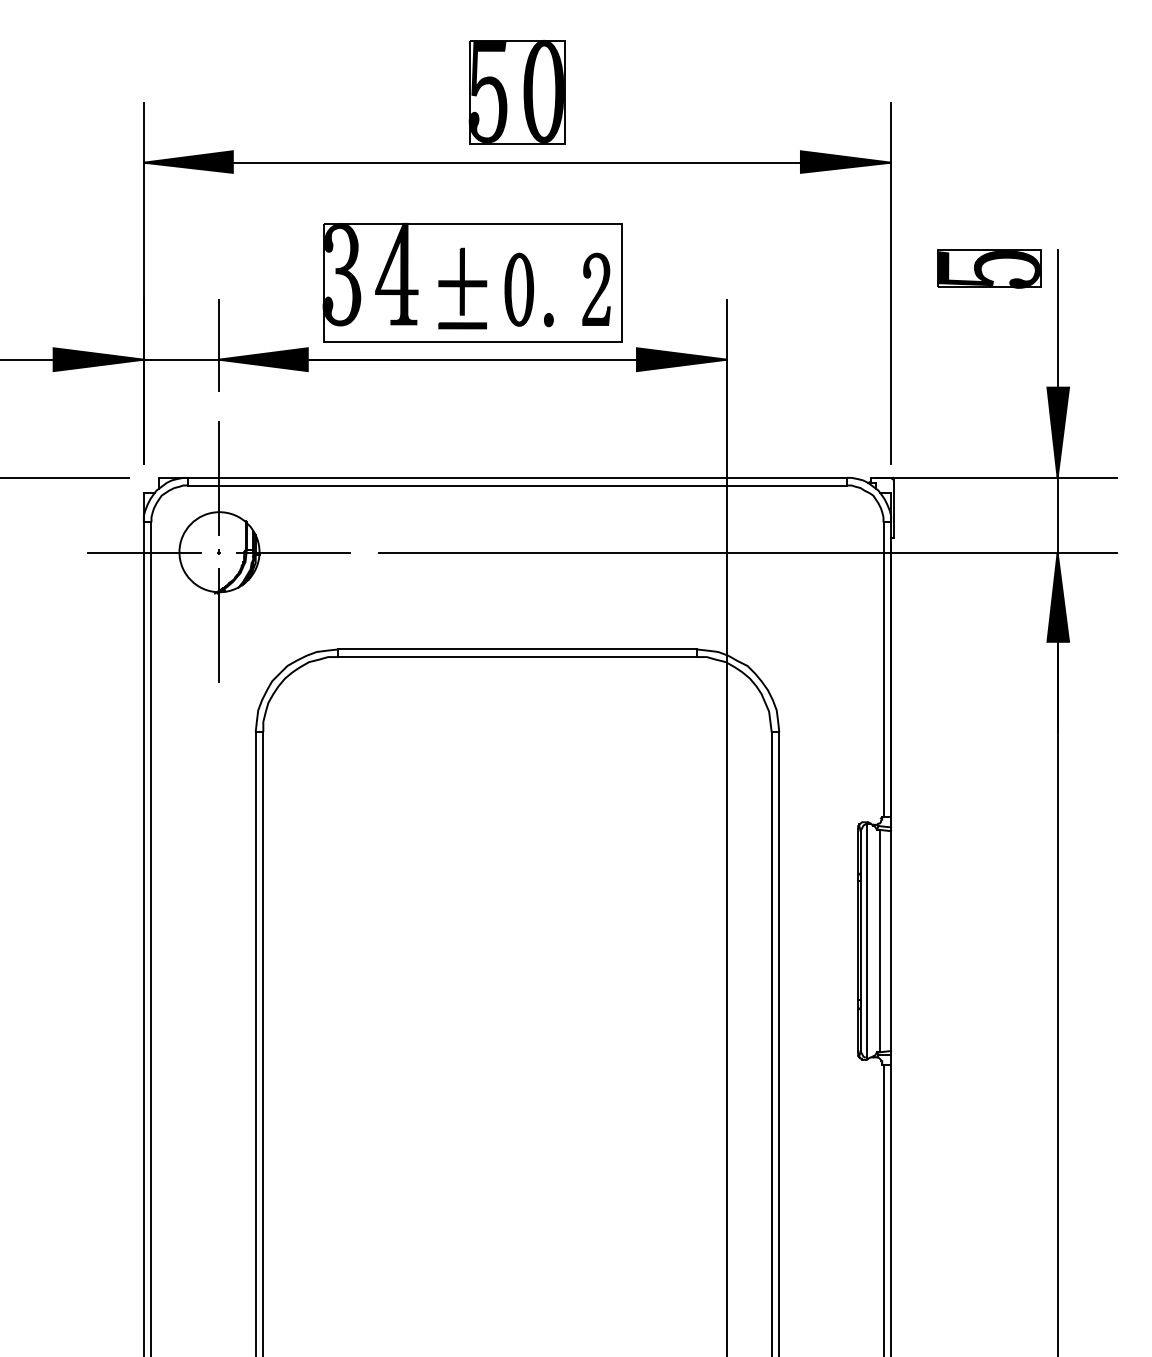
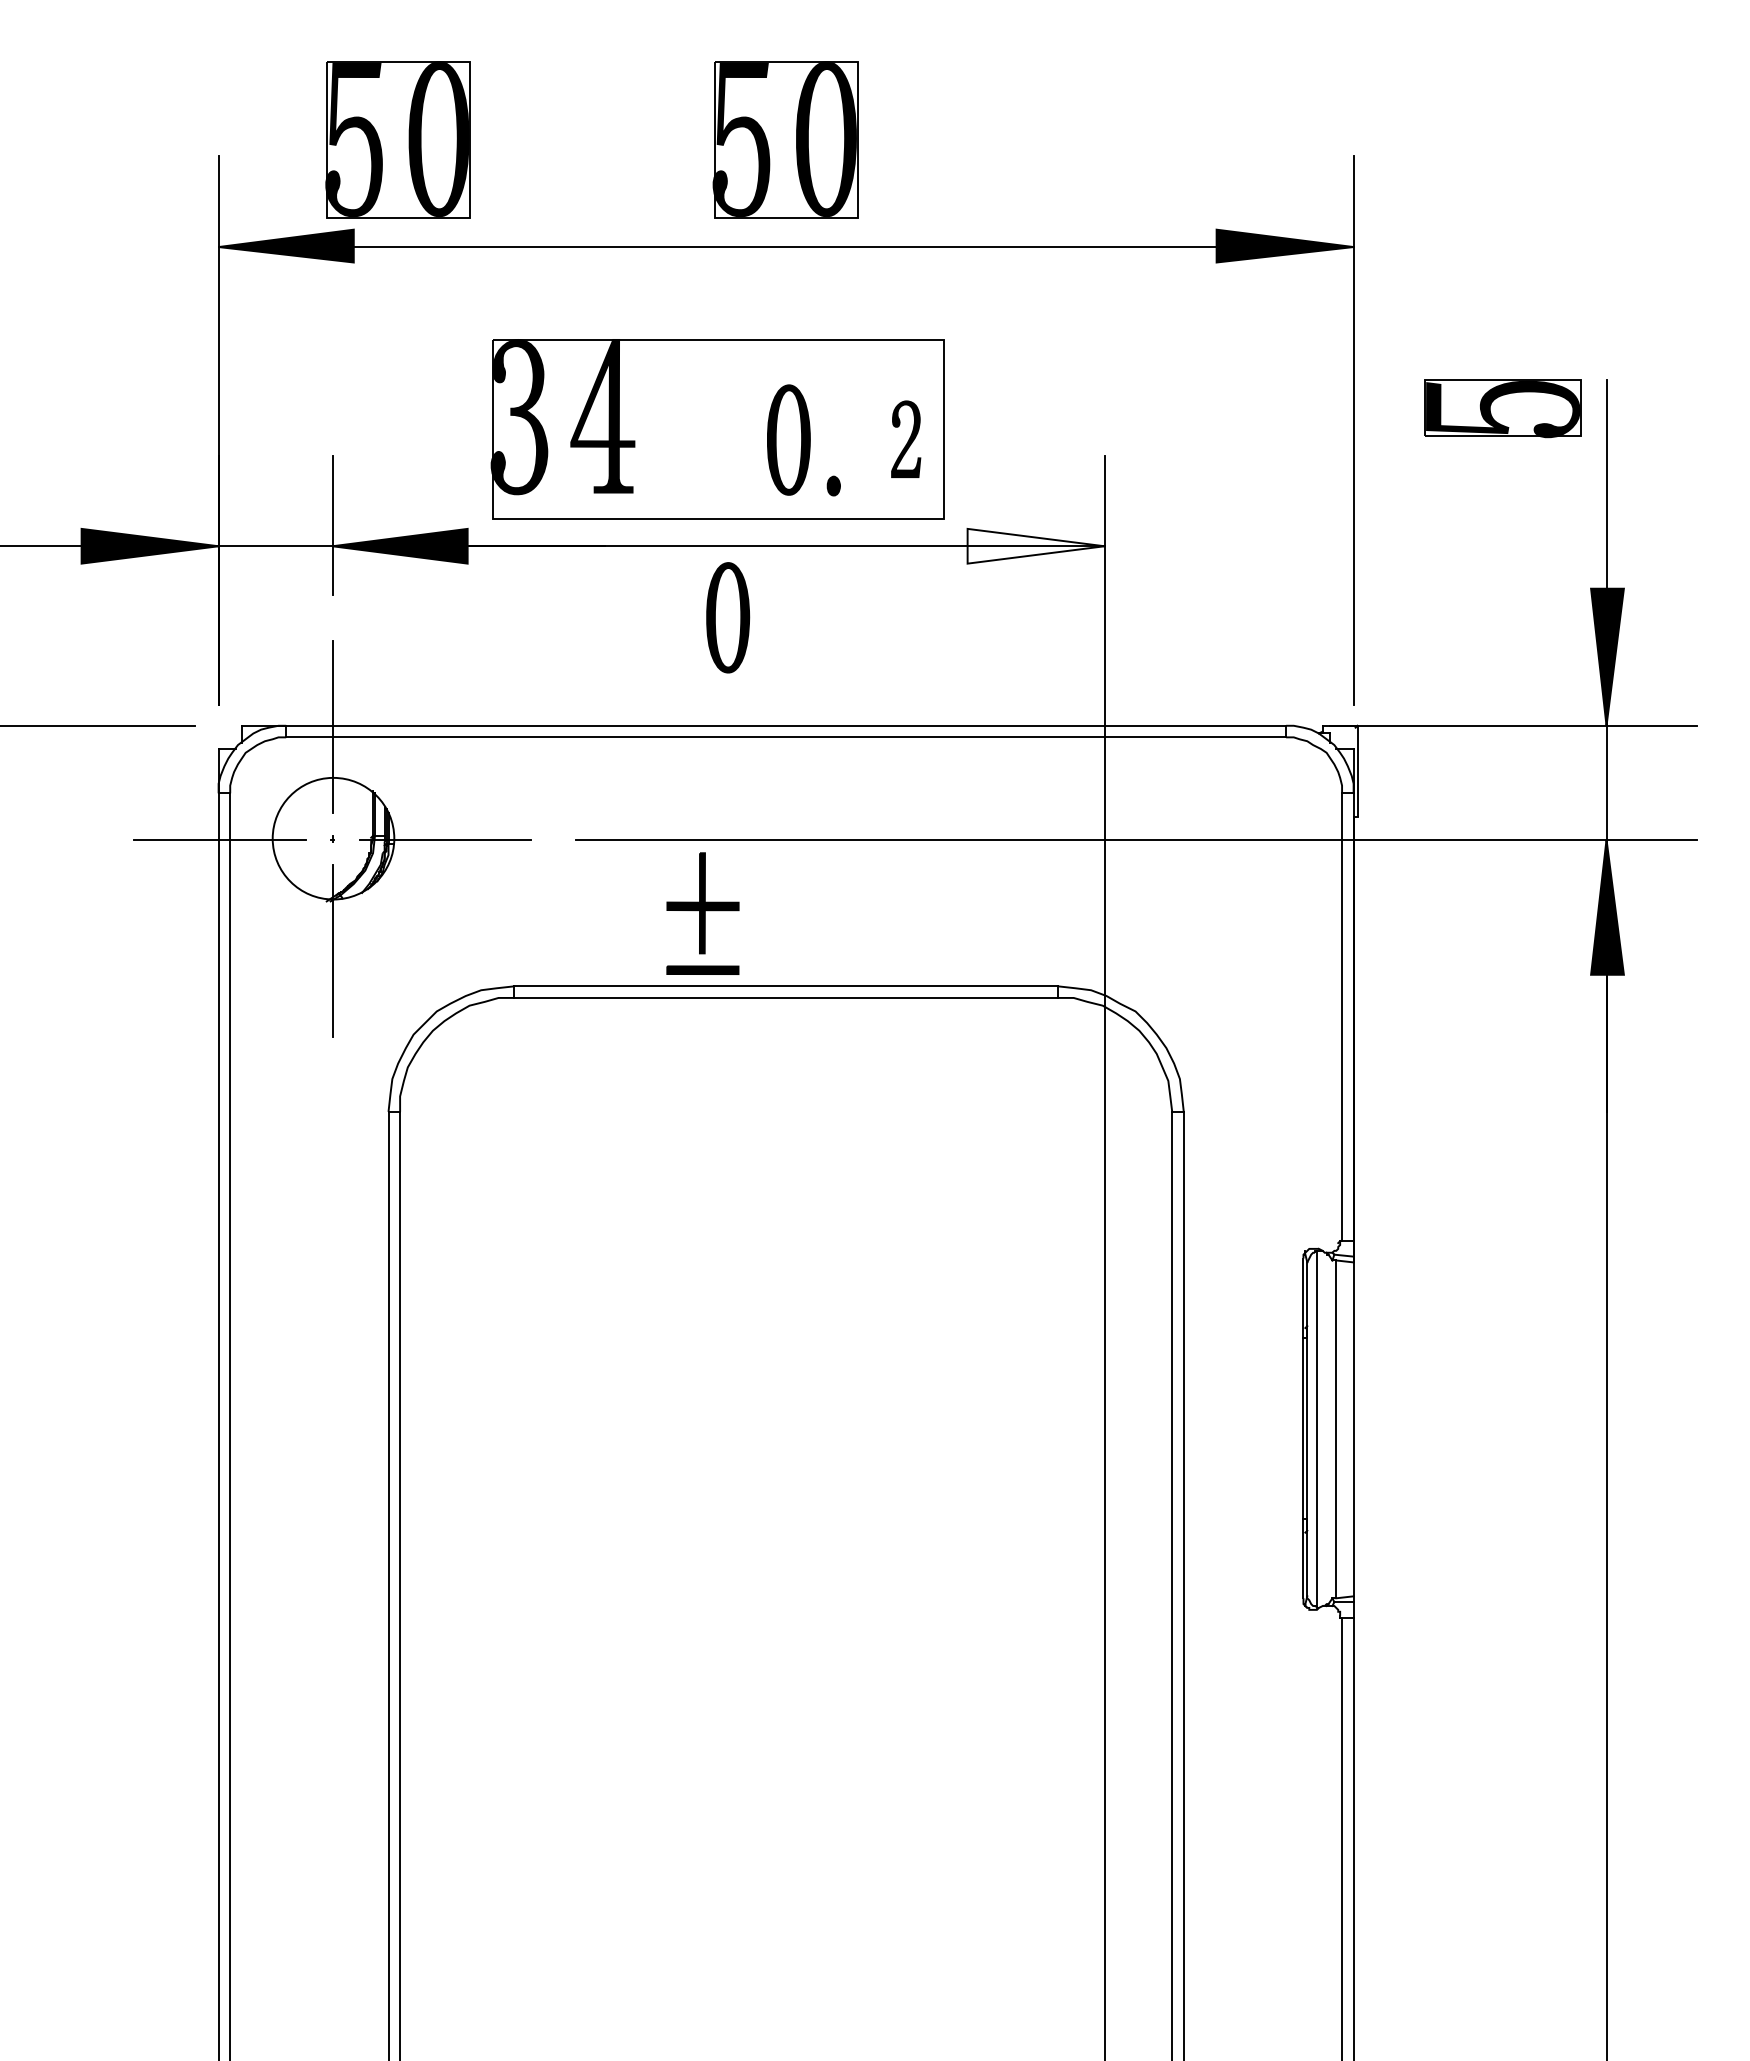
part: (261, 92) -> (397, 140), added
part: (462, 288) -> (702, 913), moved
part: (596, 288) -> (906, 438), size x0.7
fill: (681, 359) -> (1035, 545), removed
part: (479, 406) -> (728, 617), added

